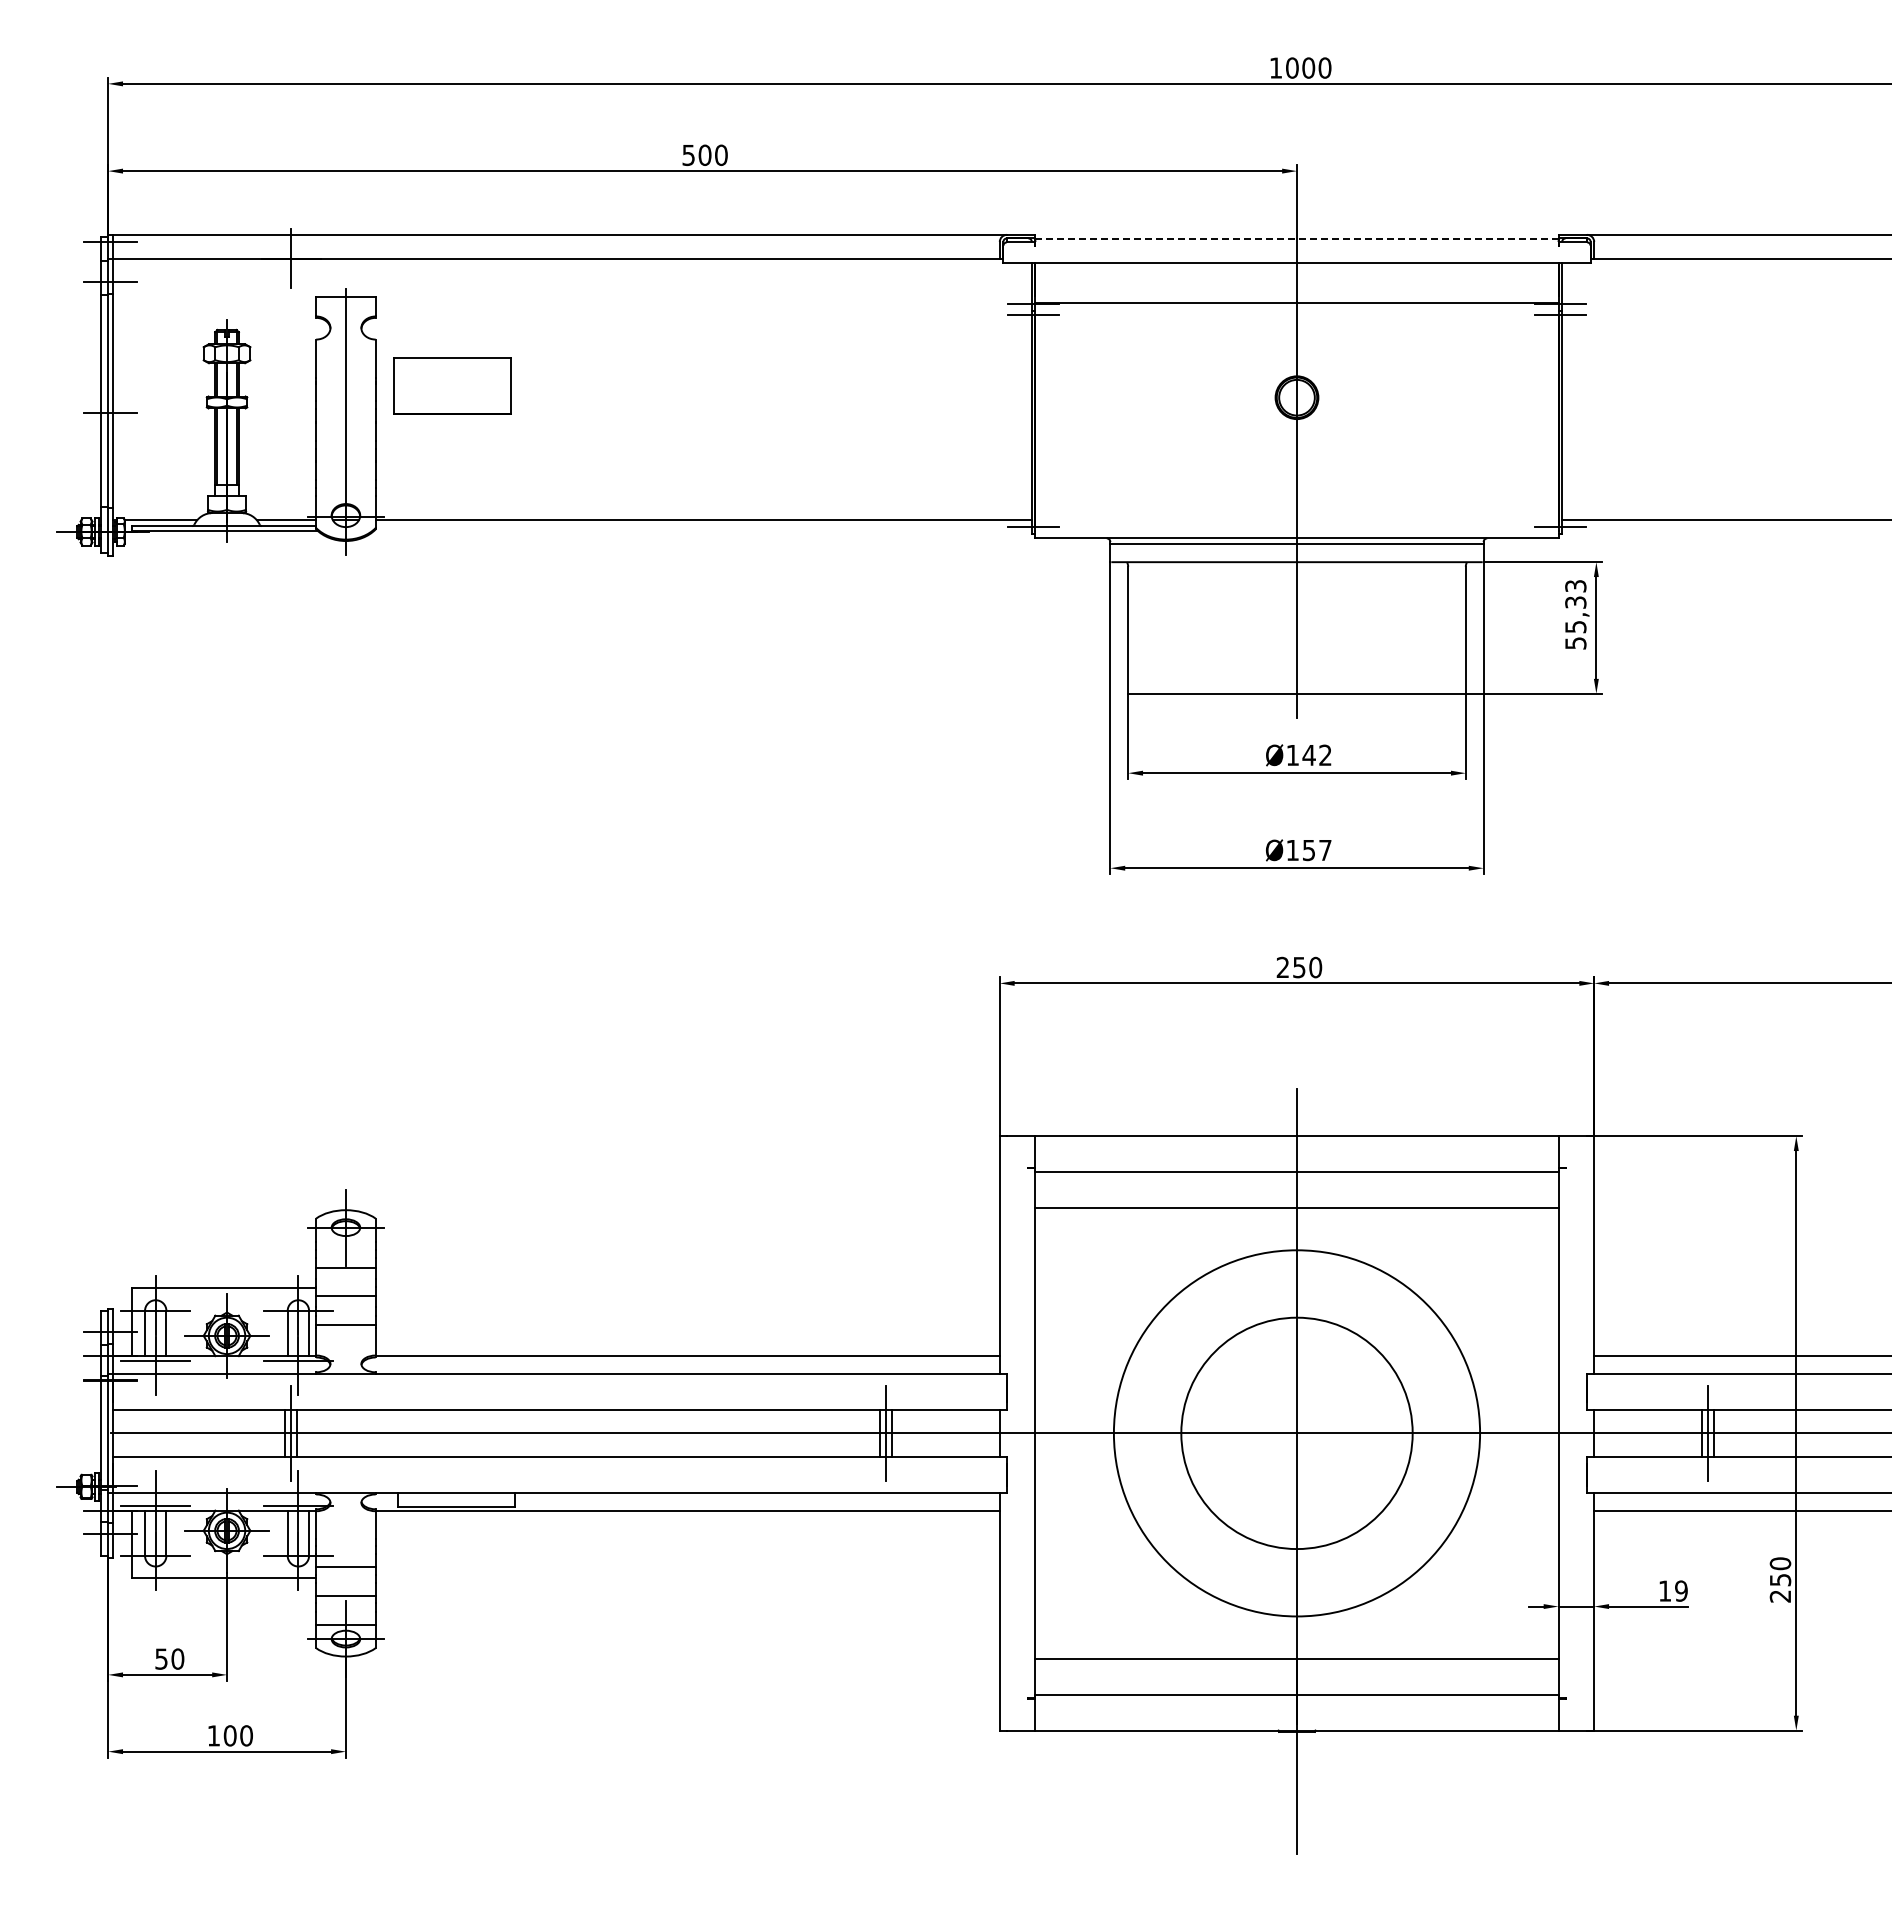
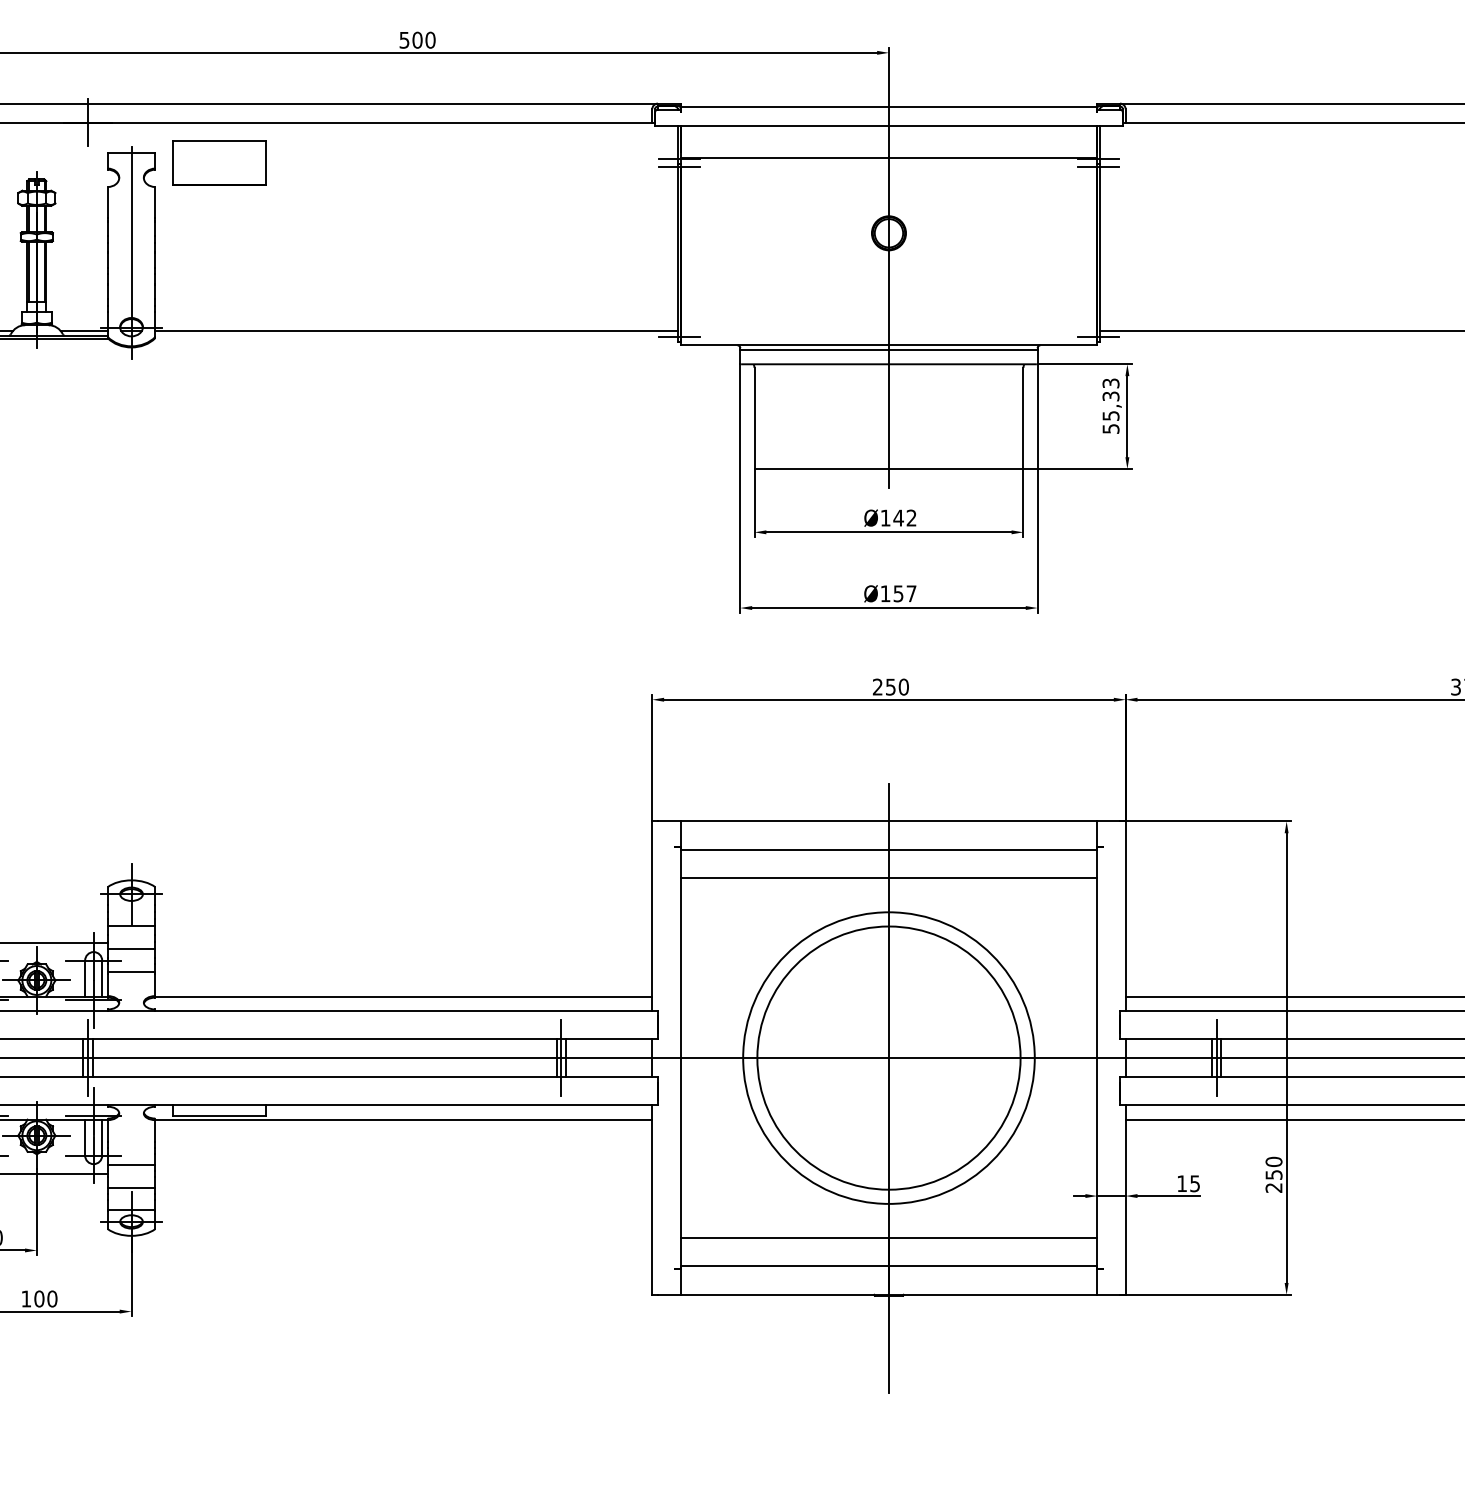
line: (1297, 238) -> (889, 106), dashed -> solid
part: (452, 385) -> (219, 162), moved
circle: (1296, 1433) -> (888, 1058), size x1.43
text: (1681, 1590) -> (1195, 1183), 19 -> 15

